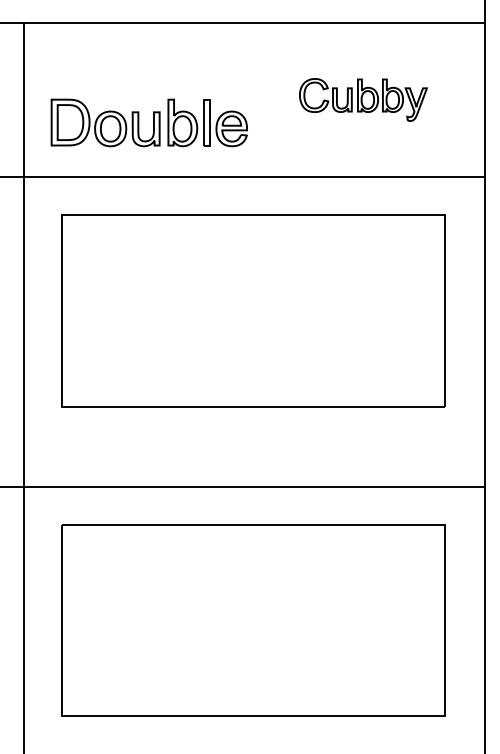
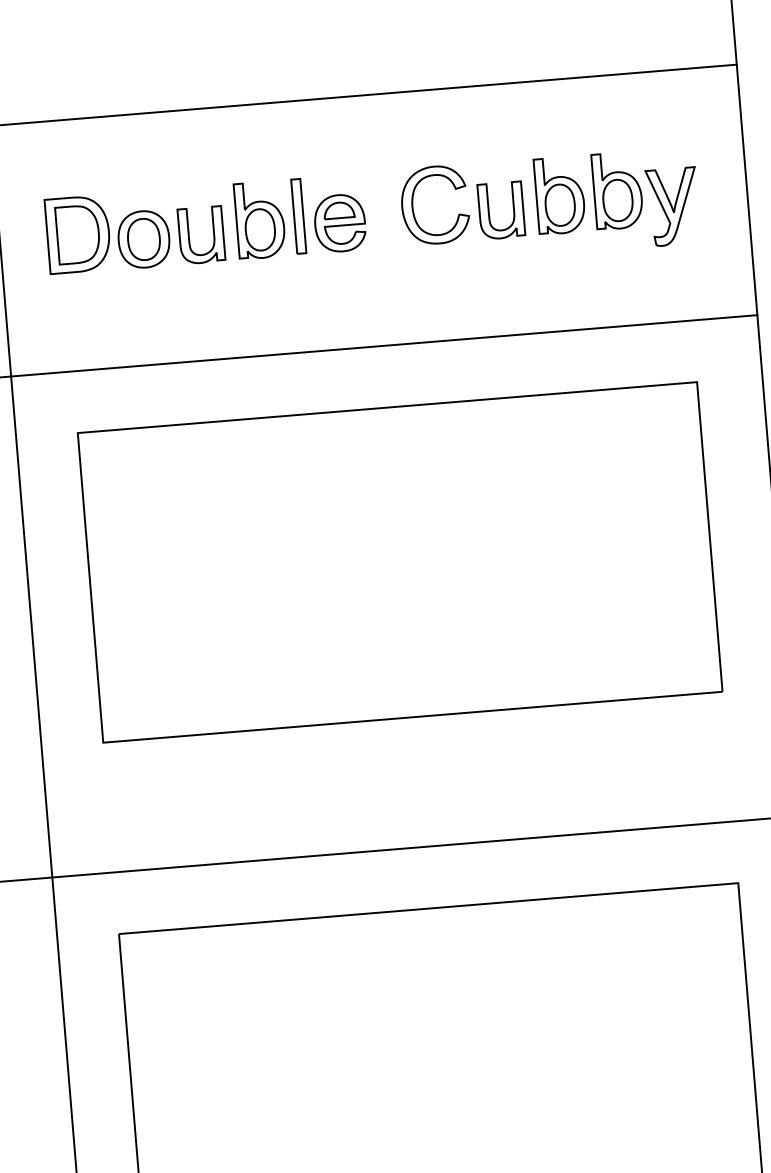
part: (363, 99) -> (550, 205), size x1.43
part: (148, 122) -> (204, 224), moved

